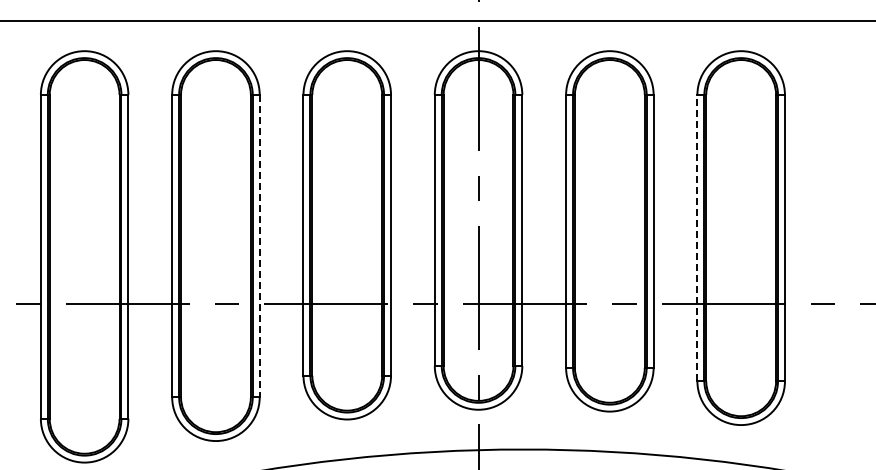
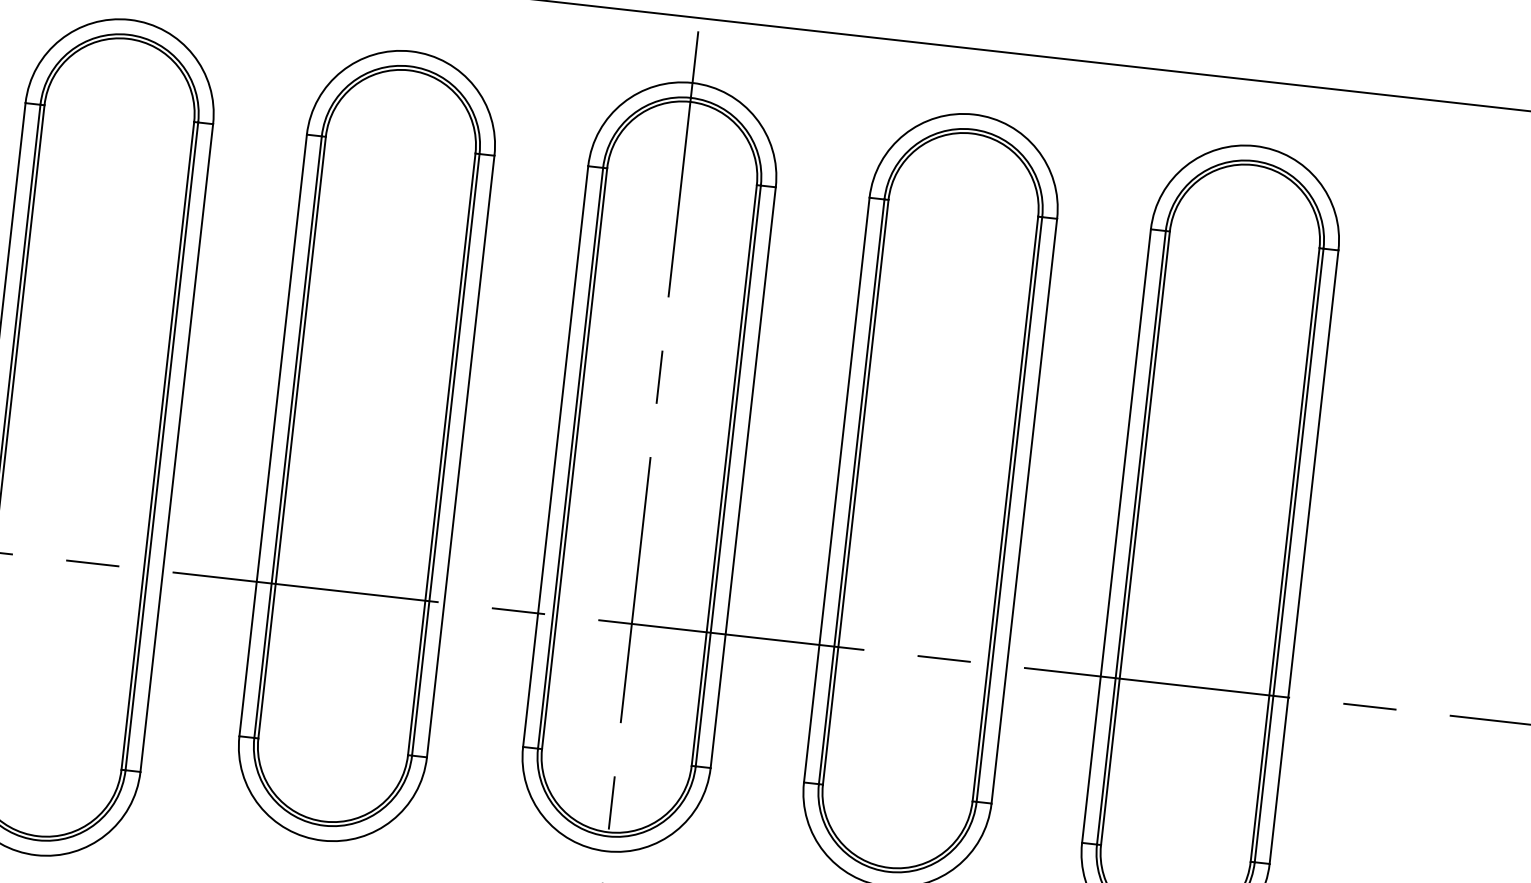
line: (697, 237) -> (1116, 534), dashed -> solid
line: (259, 246) -> (176, 448), dashed -> solid

